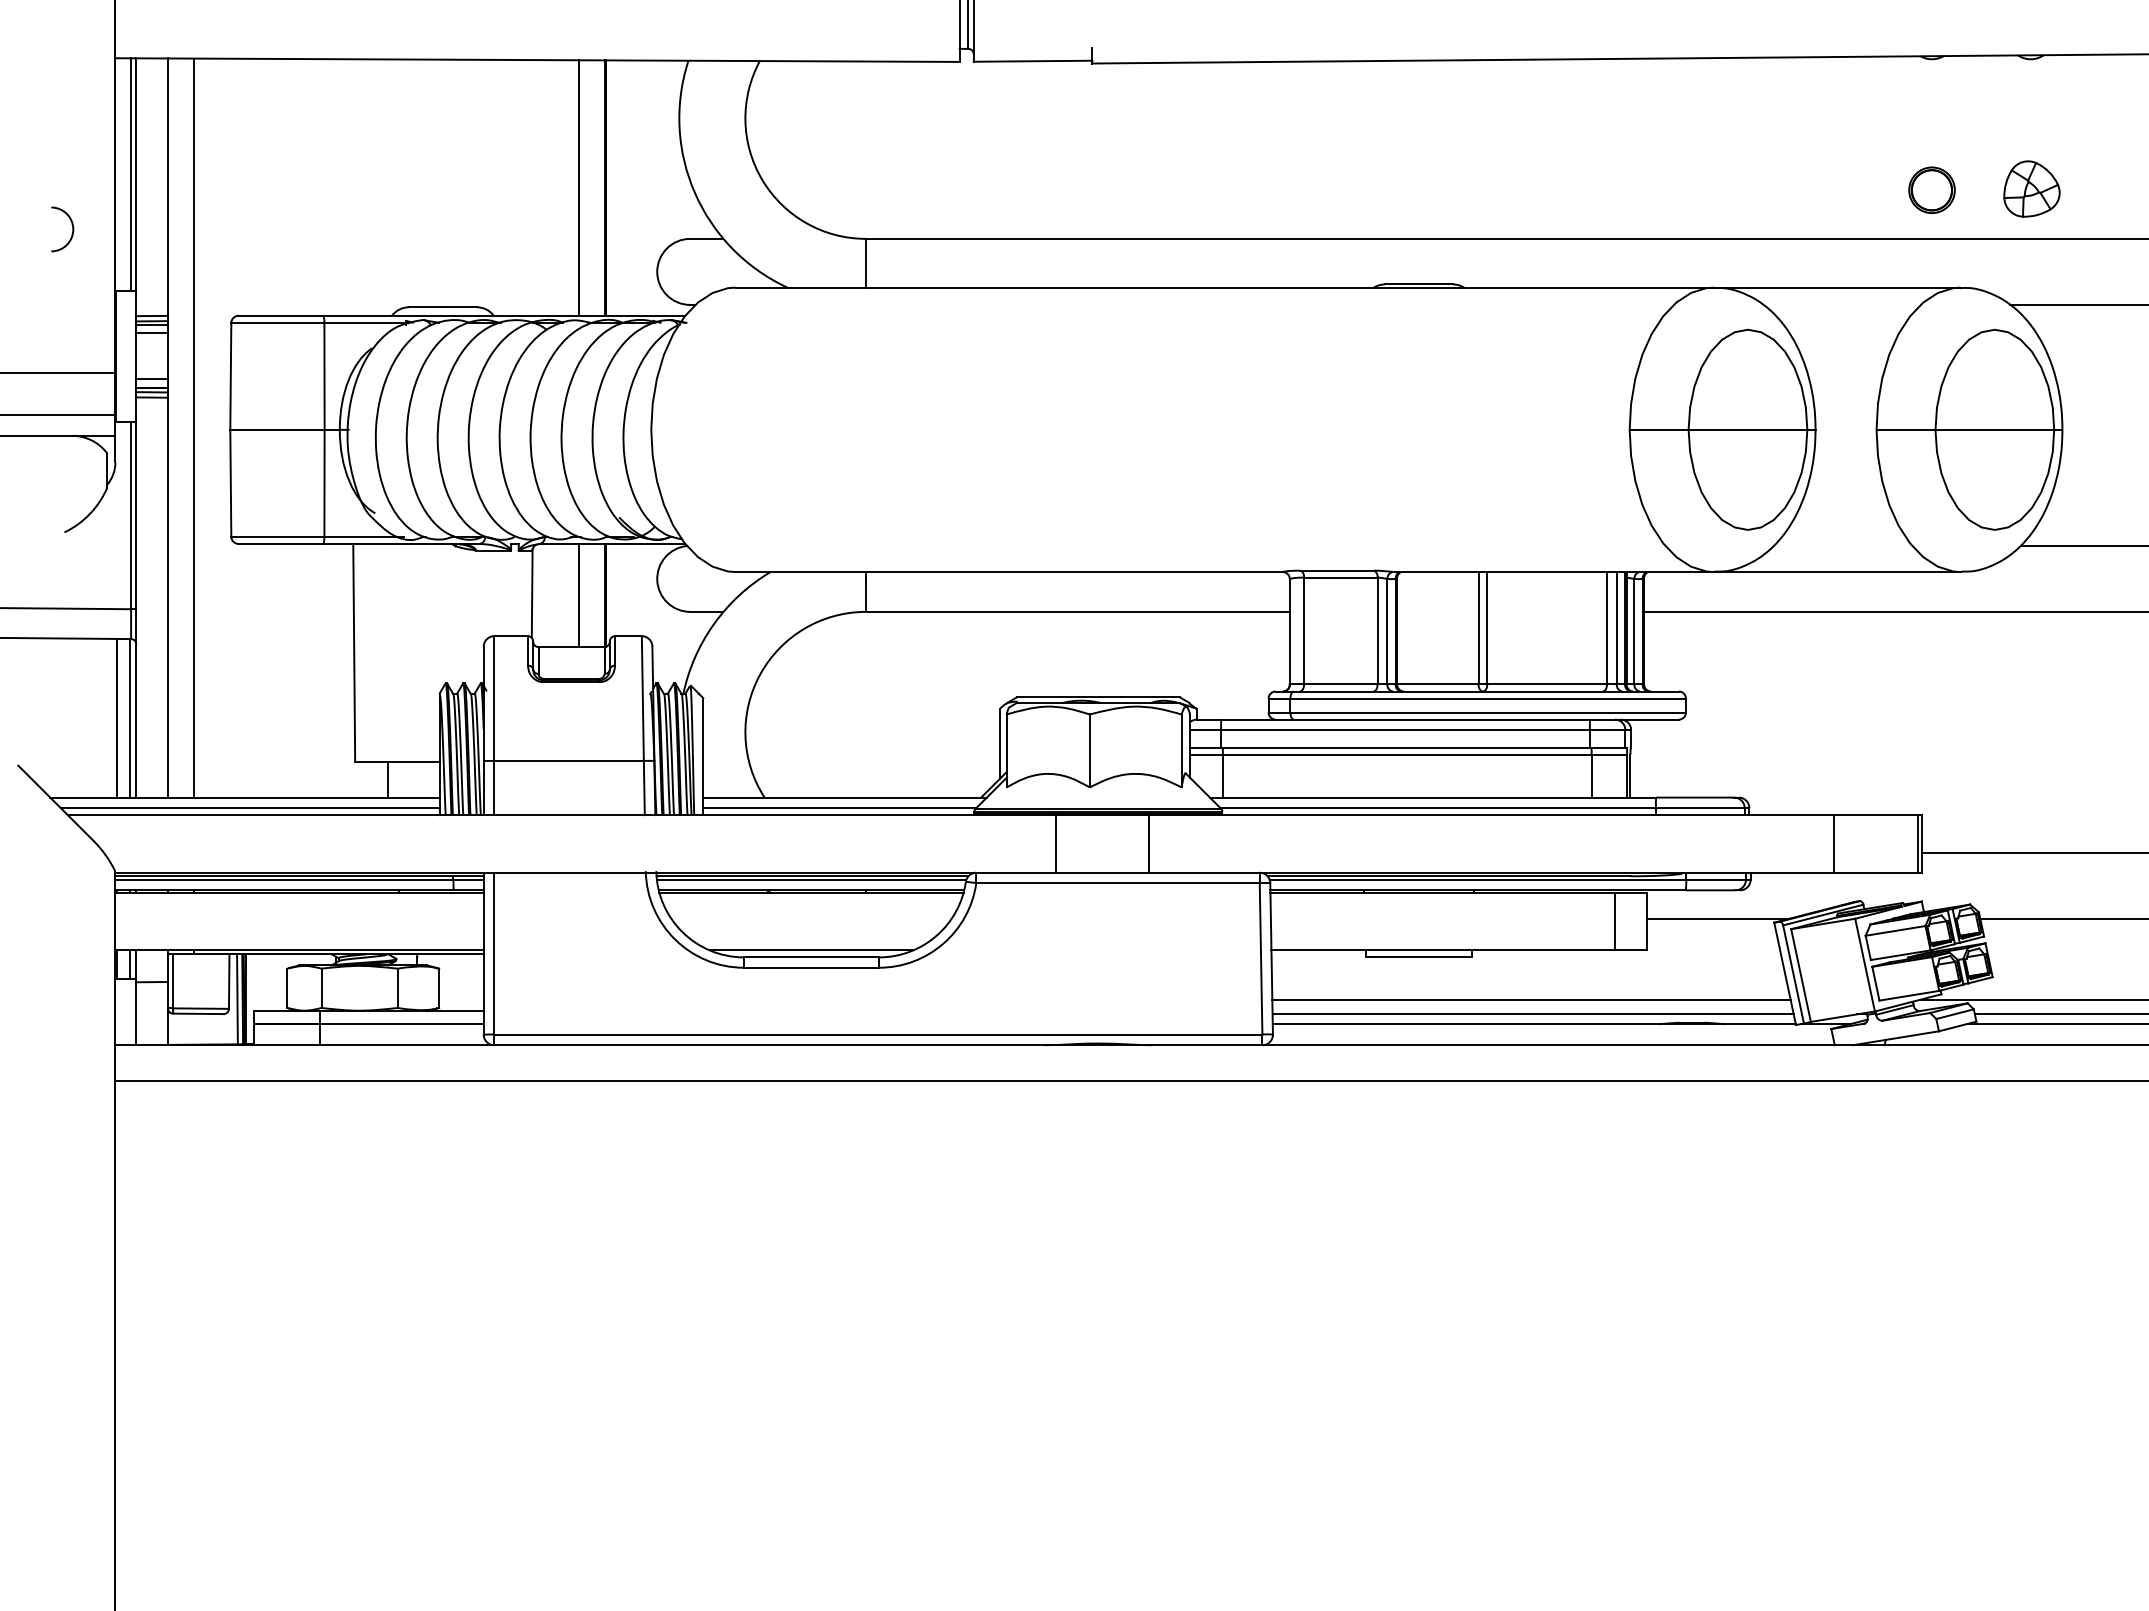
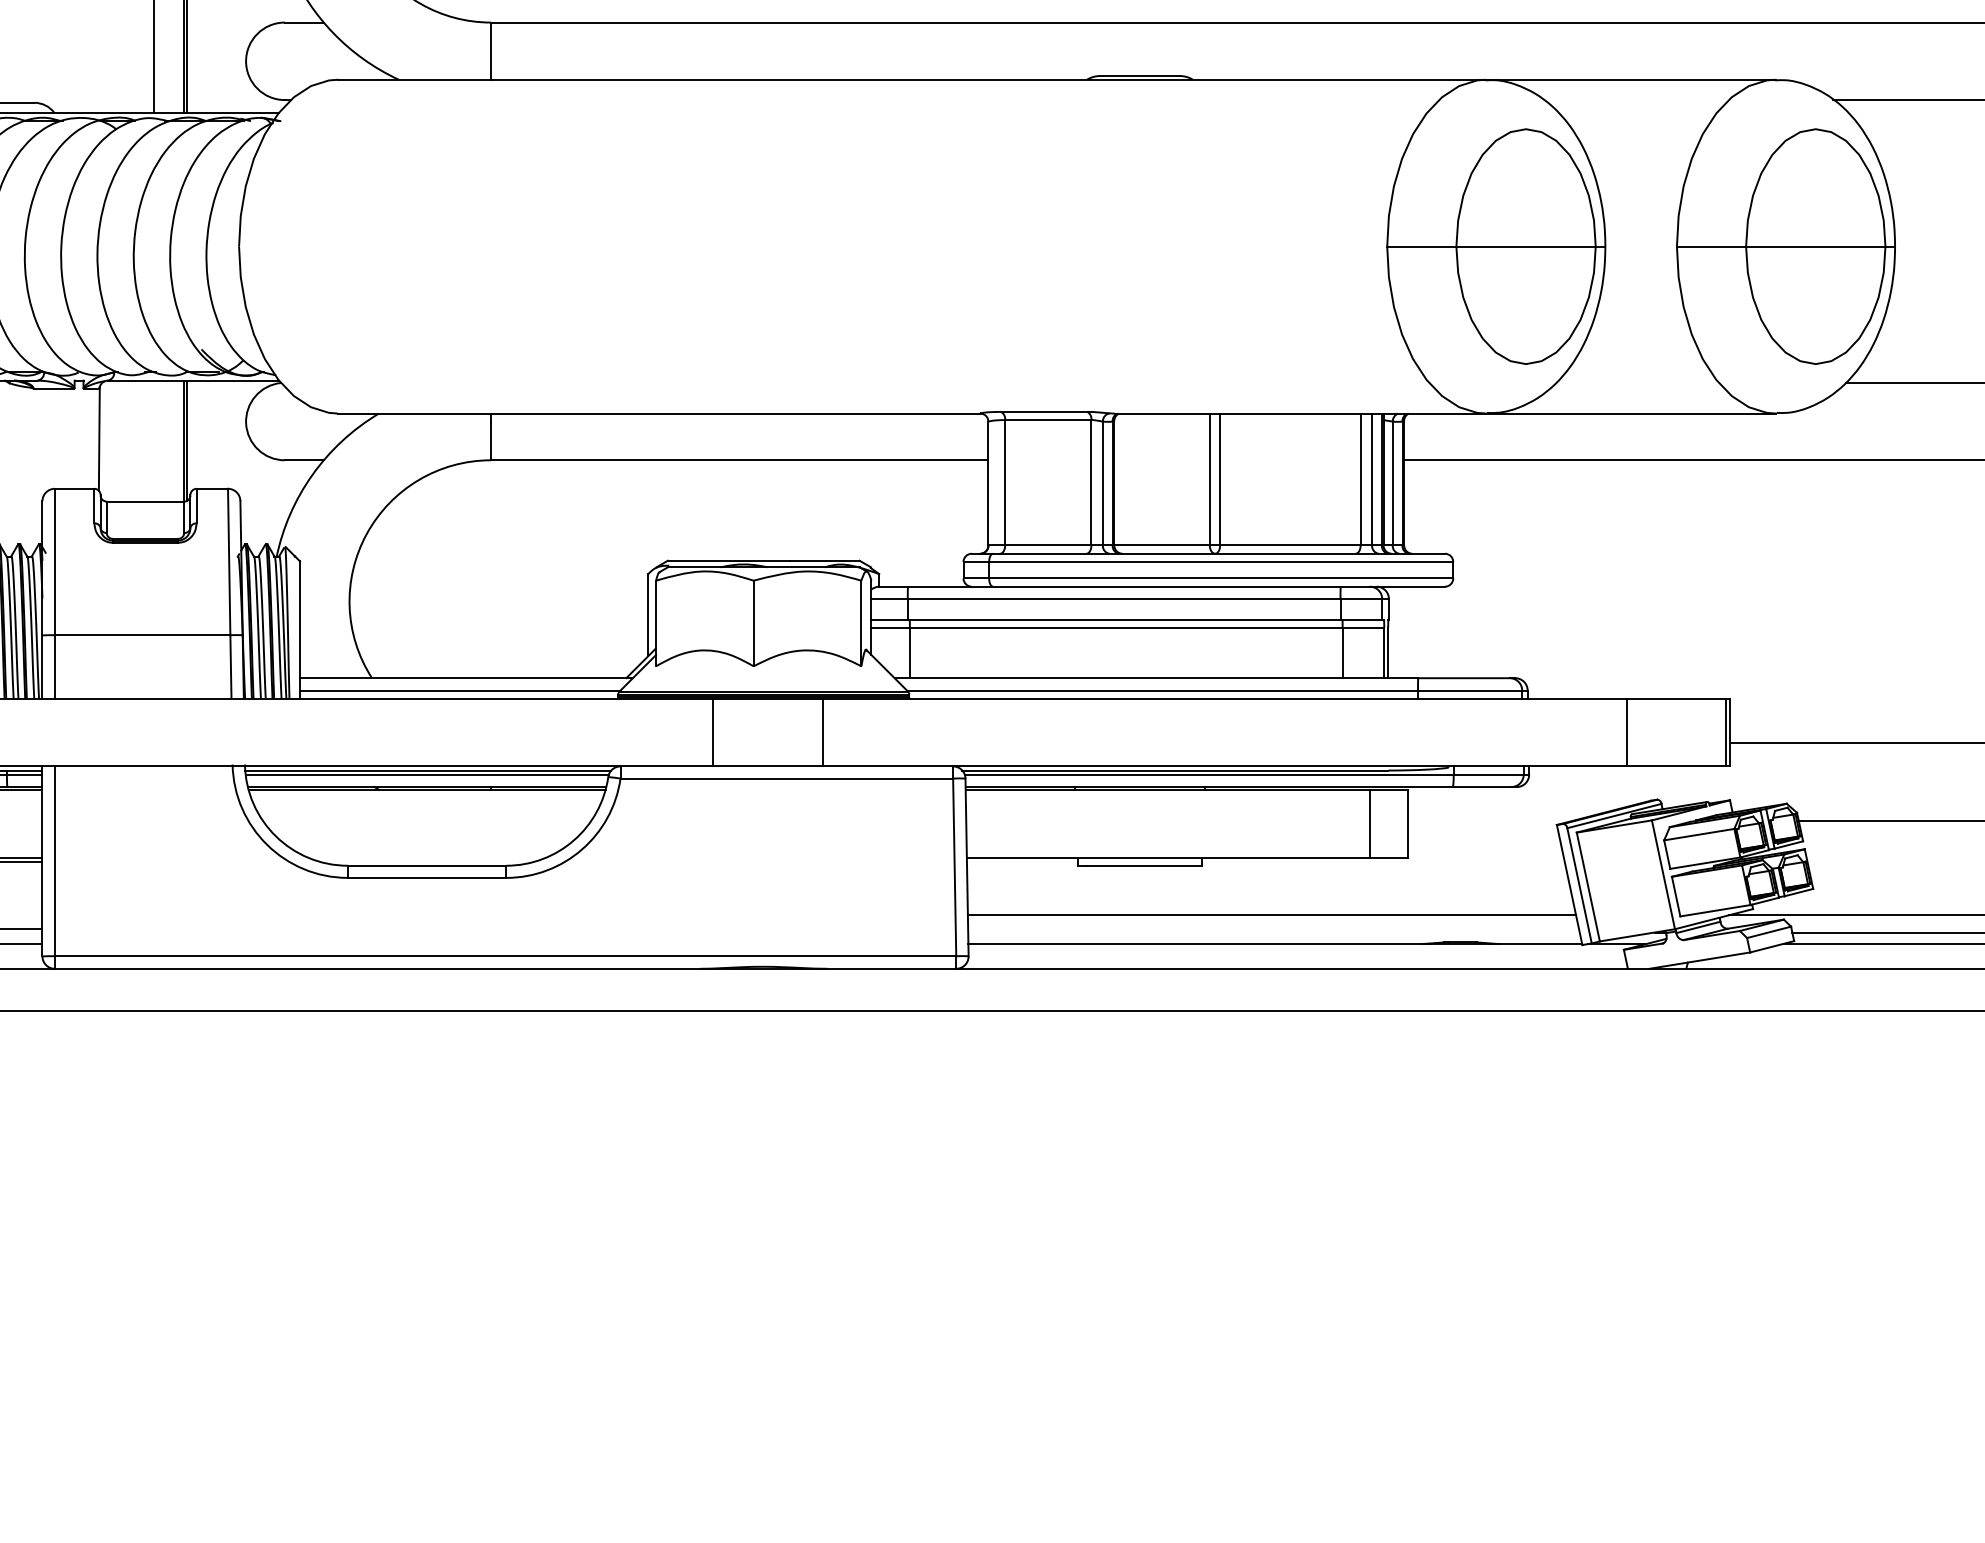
line: (578, 595) -> (153, 441), removed
line: (1717, 918) -> (1490, 820), removed
line: (811, 950) -> (427, 857), removed
line: (1532, 1014) -> (1273, 932), removed

